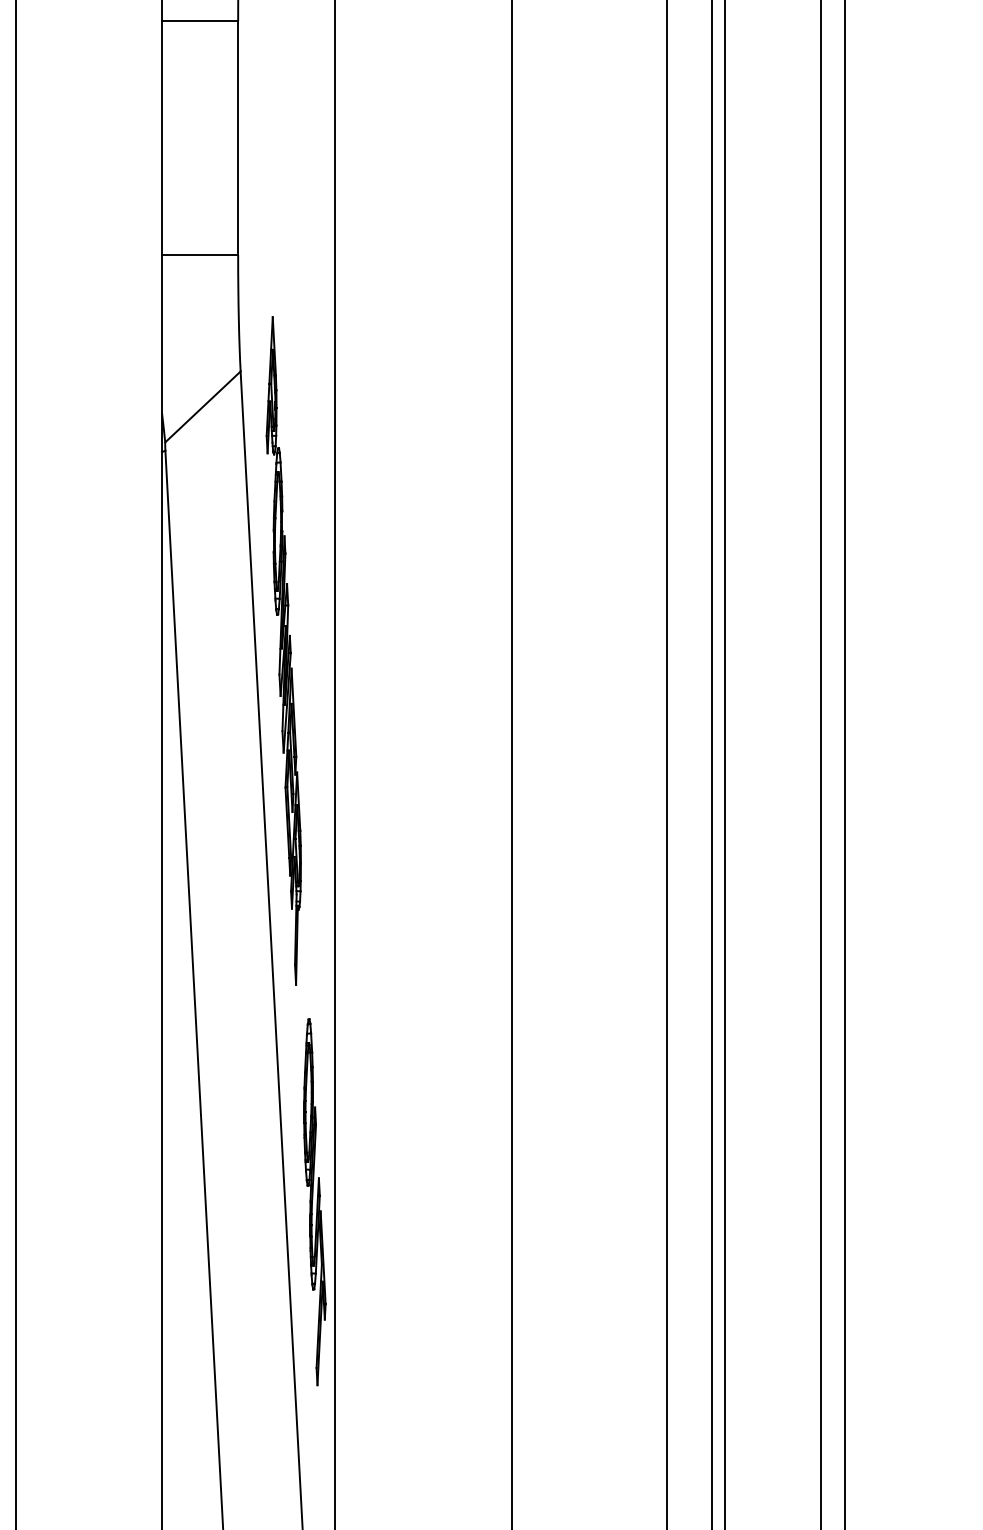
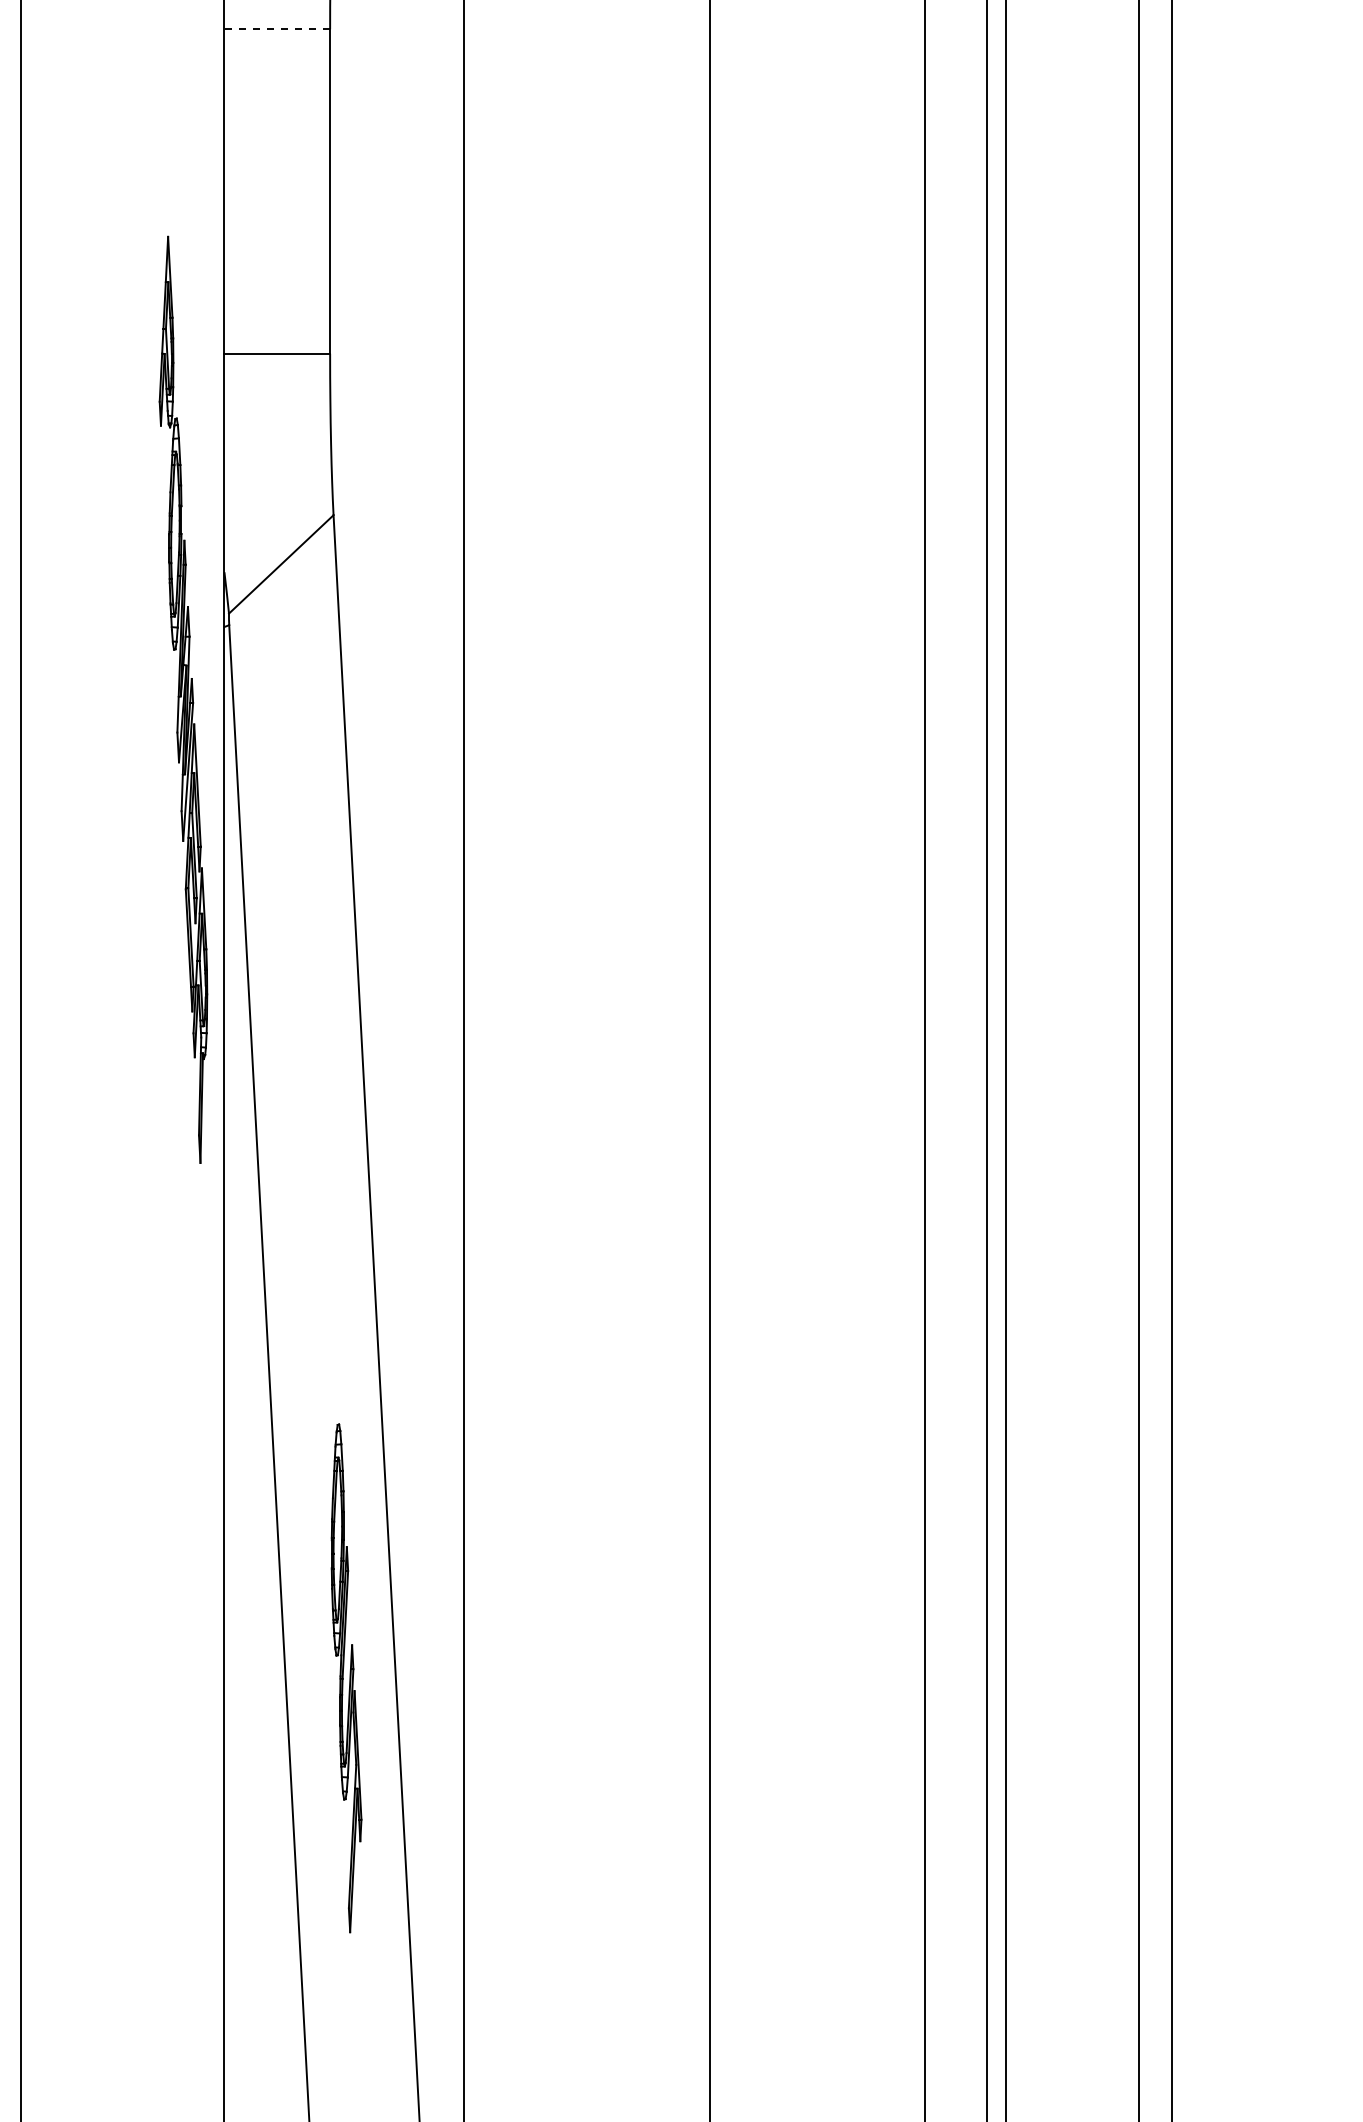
line: (200, 21) -> (277, 29), solid -> dashed
part: (283, 650) -> (183, 699), moved
part: (314, 1202) -> (346, 1678), moved

